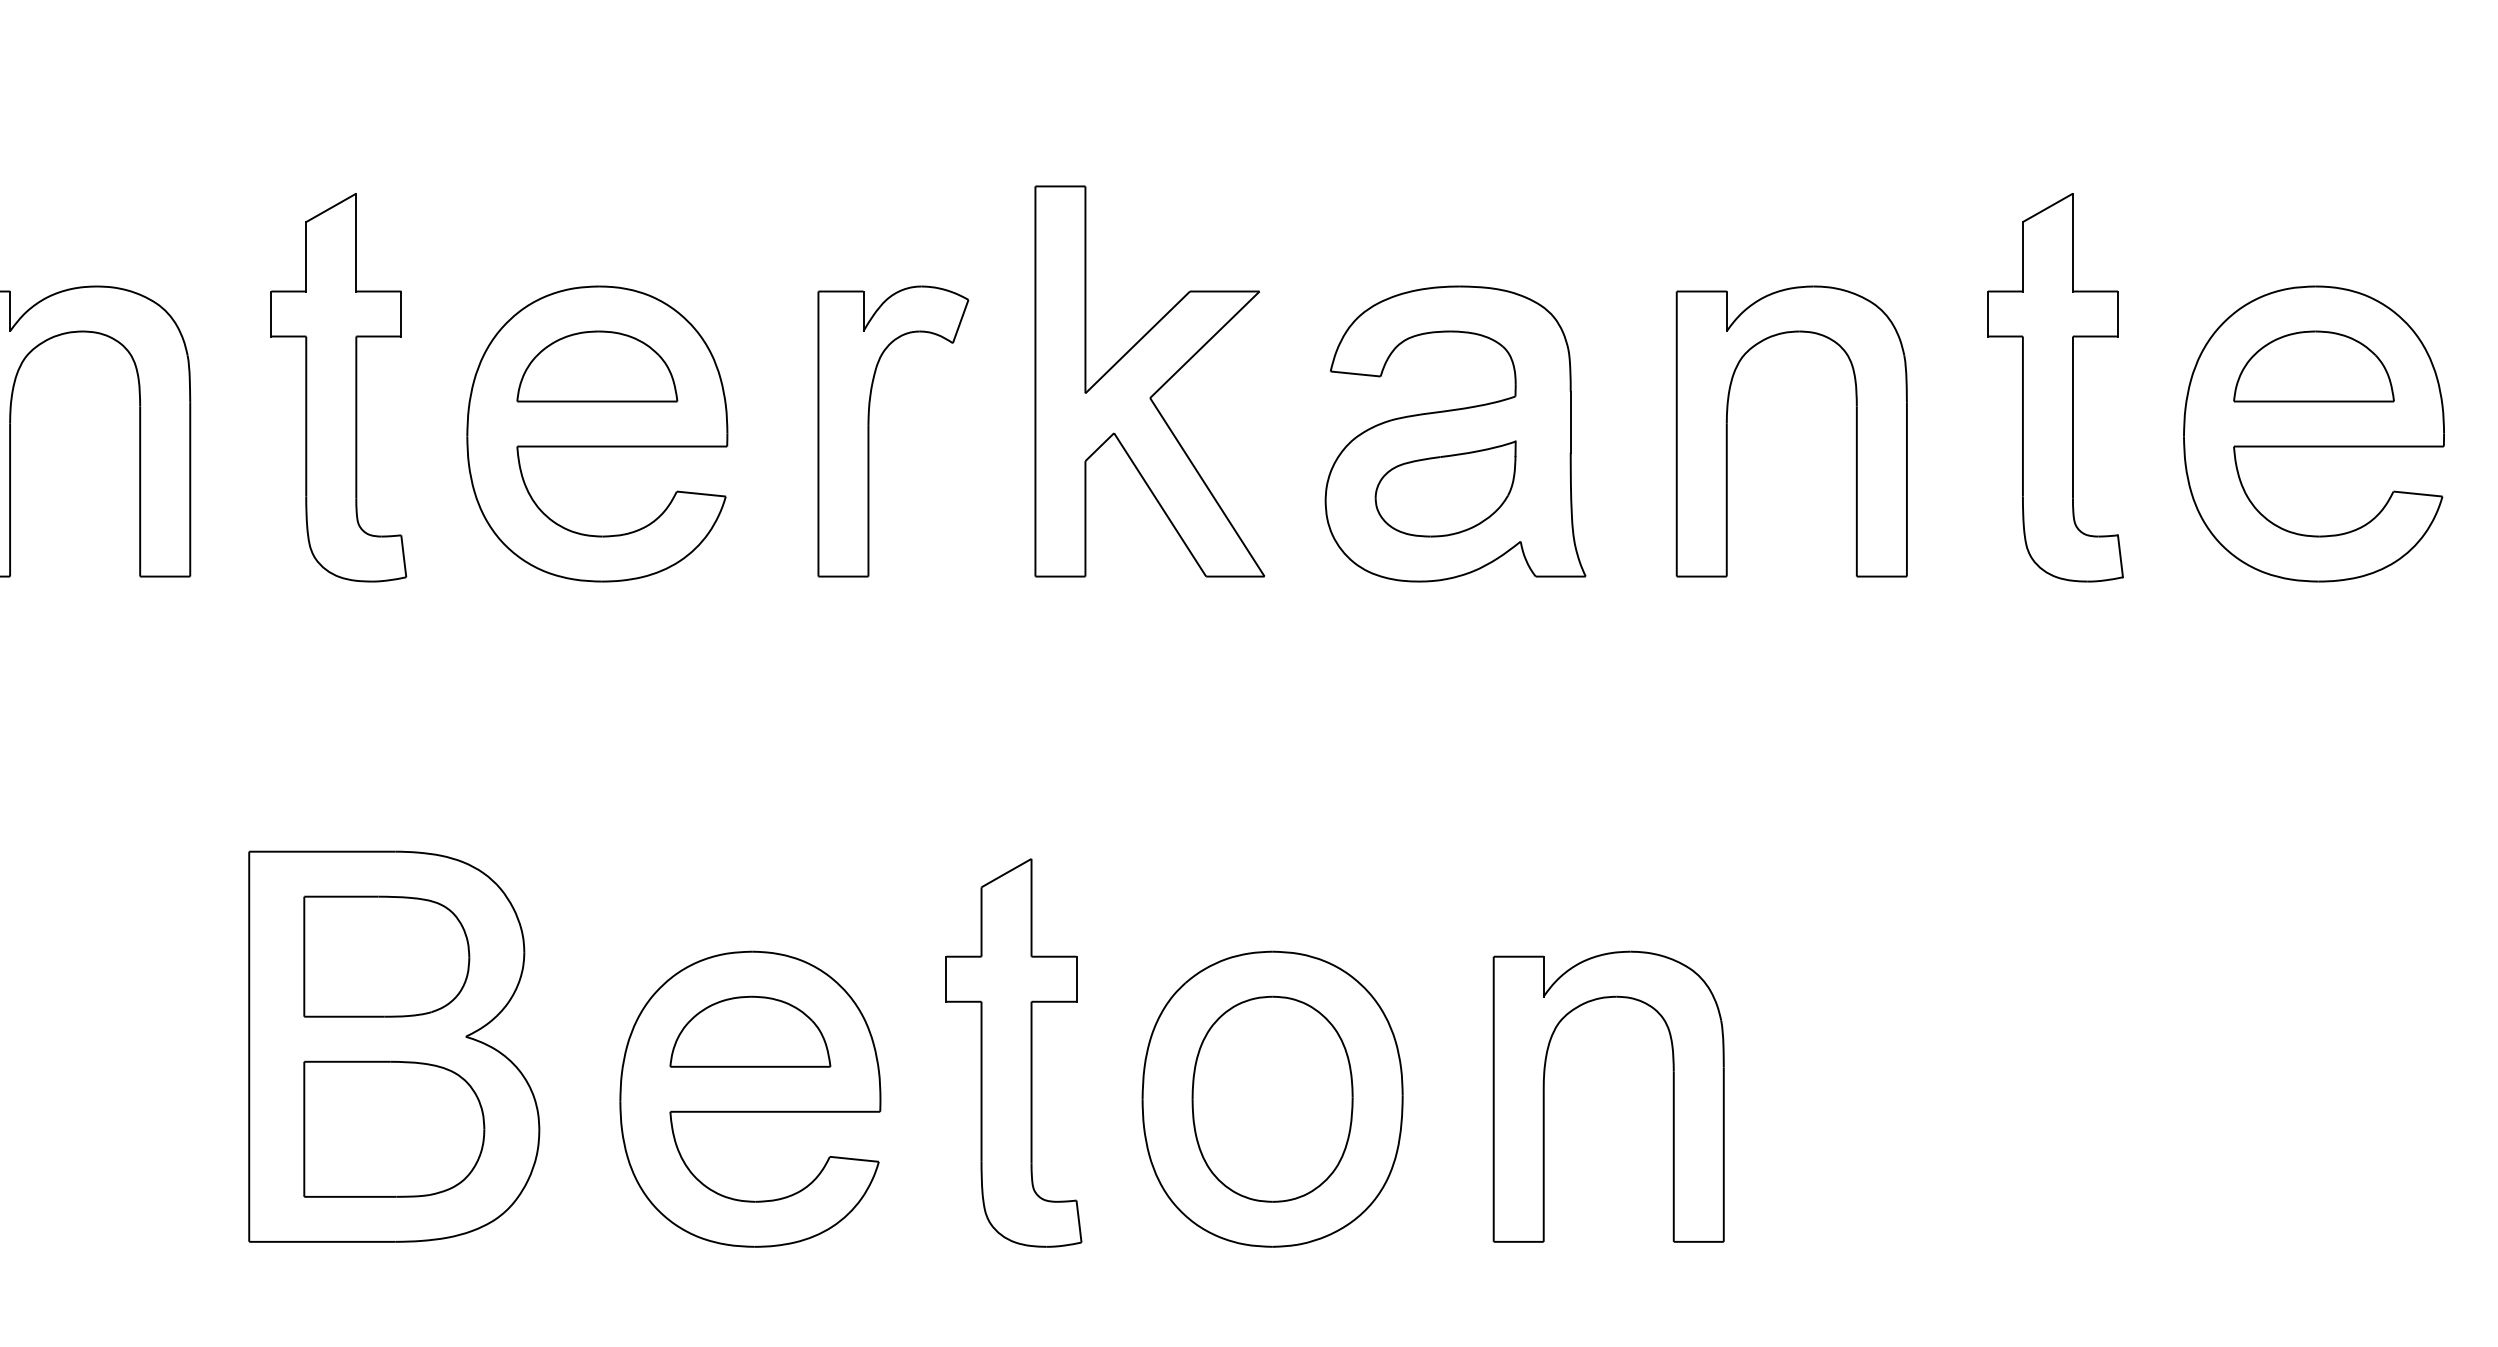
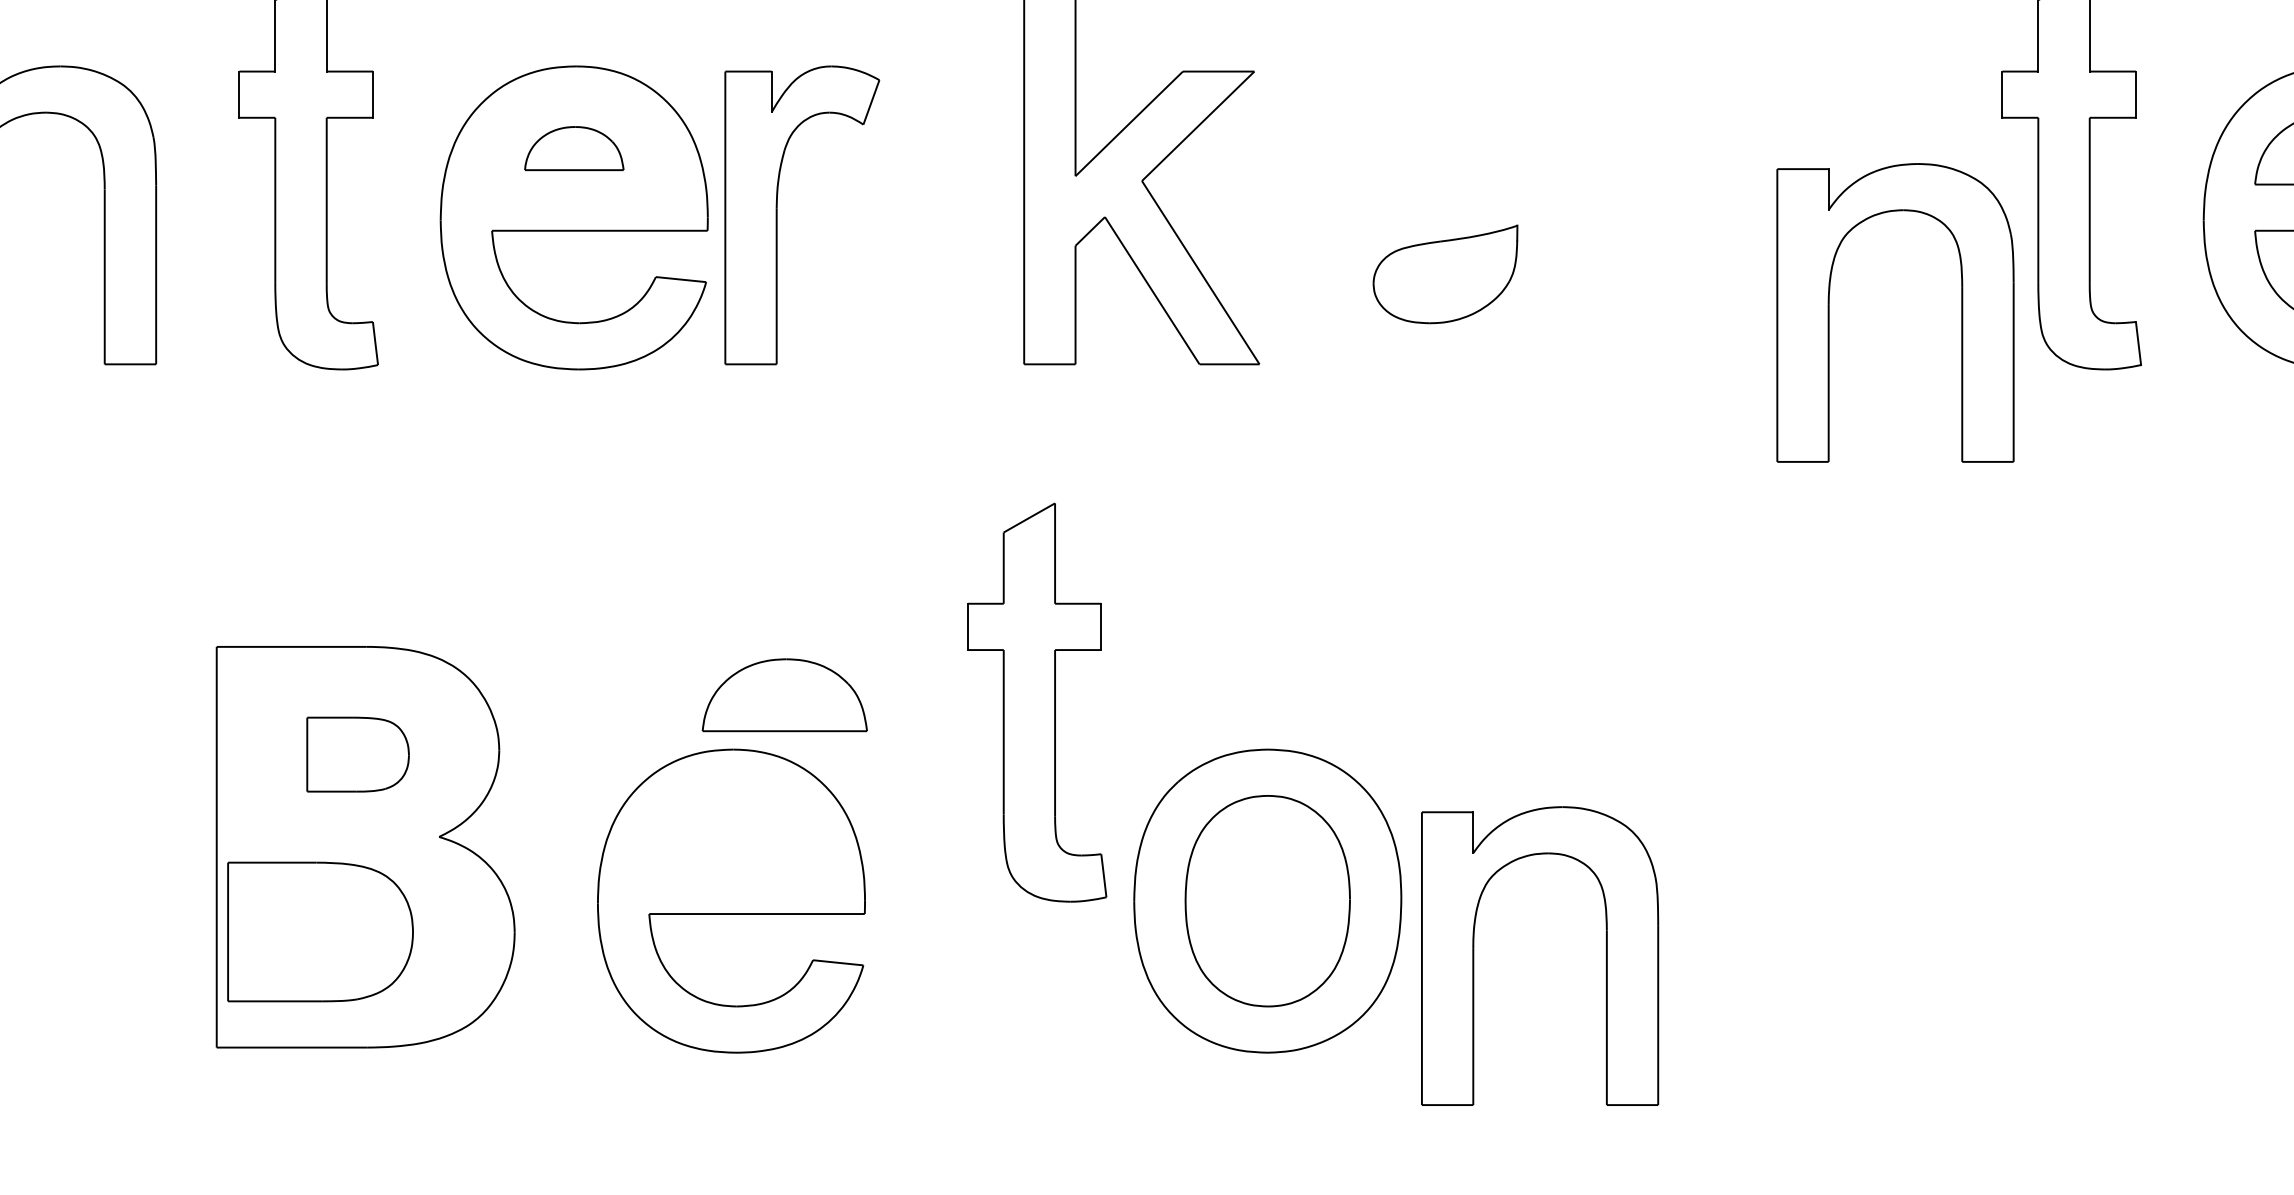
part: (597, 366) -> (574, 148), size x0.6
part: (869, 431) -> (777, 215), moved
part: (1727, 431) -> (1829, 312), moved
part: (1455, 433) -> (1455, 217), removed
part: (386, 956) -> (357, 754), size x0.6
part: (750, 1031) -> (784, 694), moved
part: (1013, 1052) -> (1036, 702), moved
part: (1544, 1096) -> (1474, 955), moved
part: (394, 1128) -> (320, 931), moved

